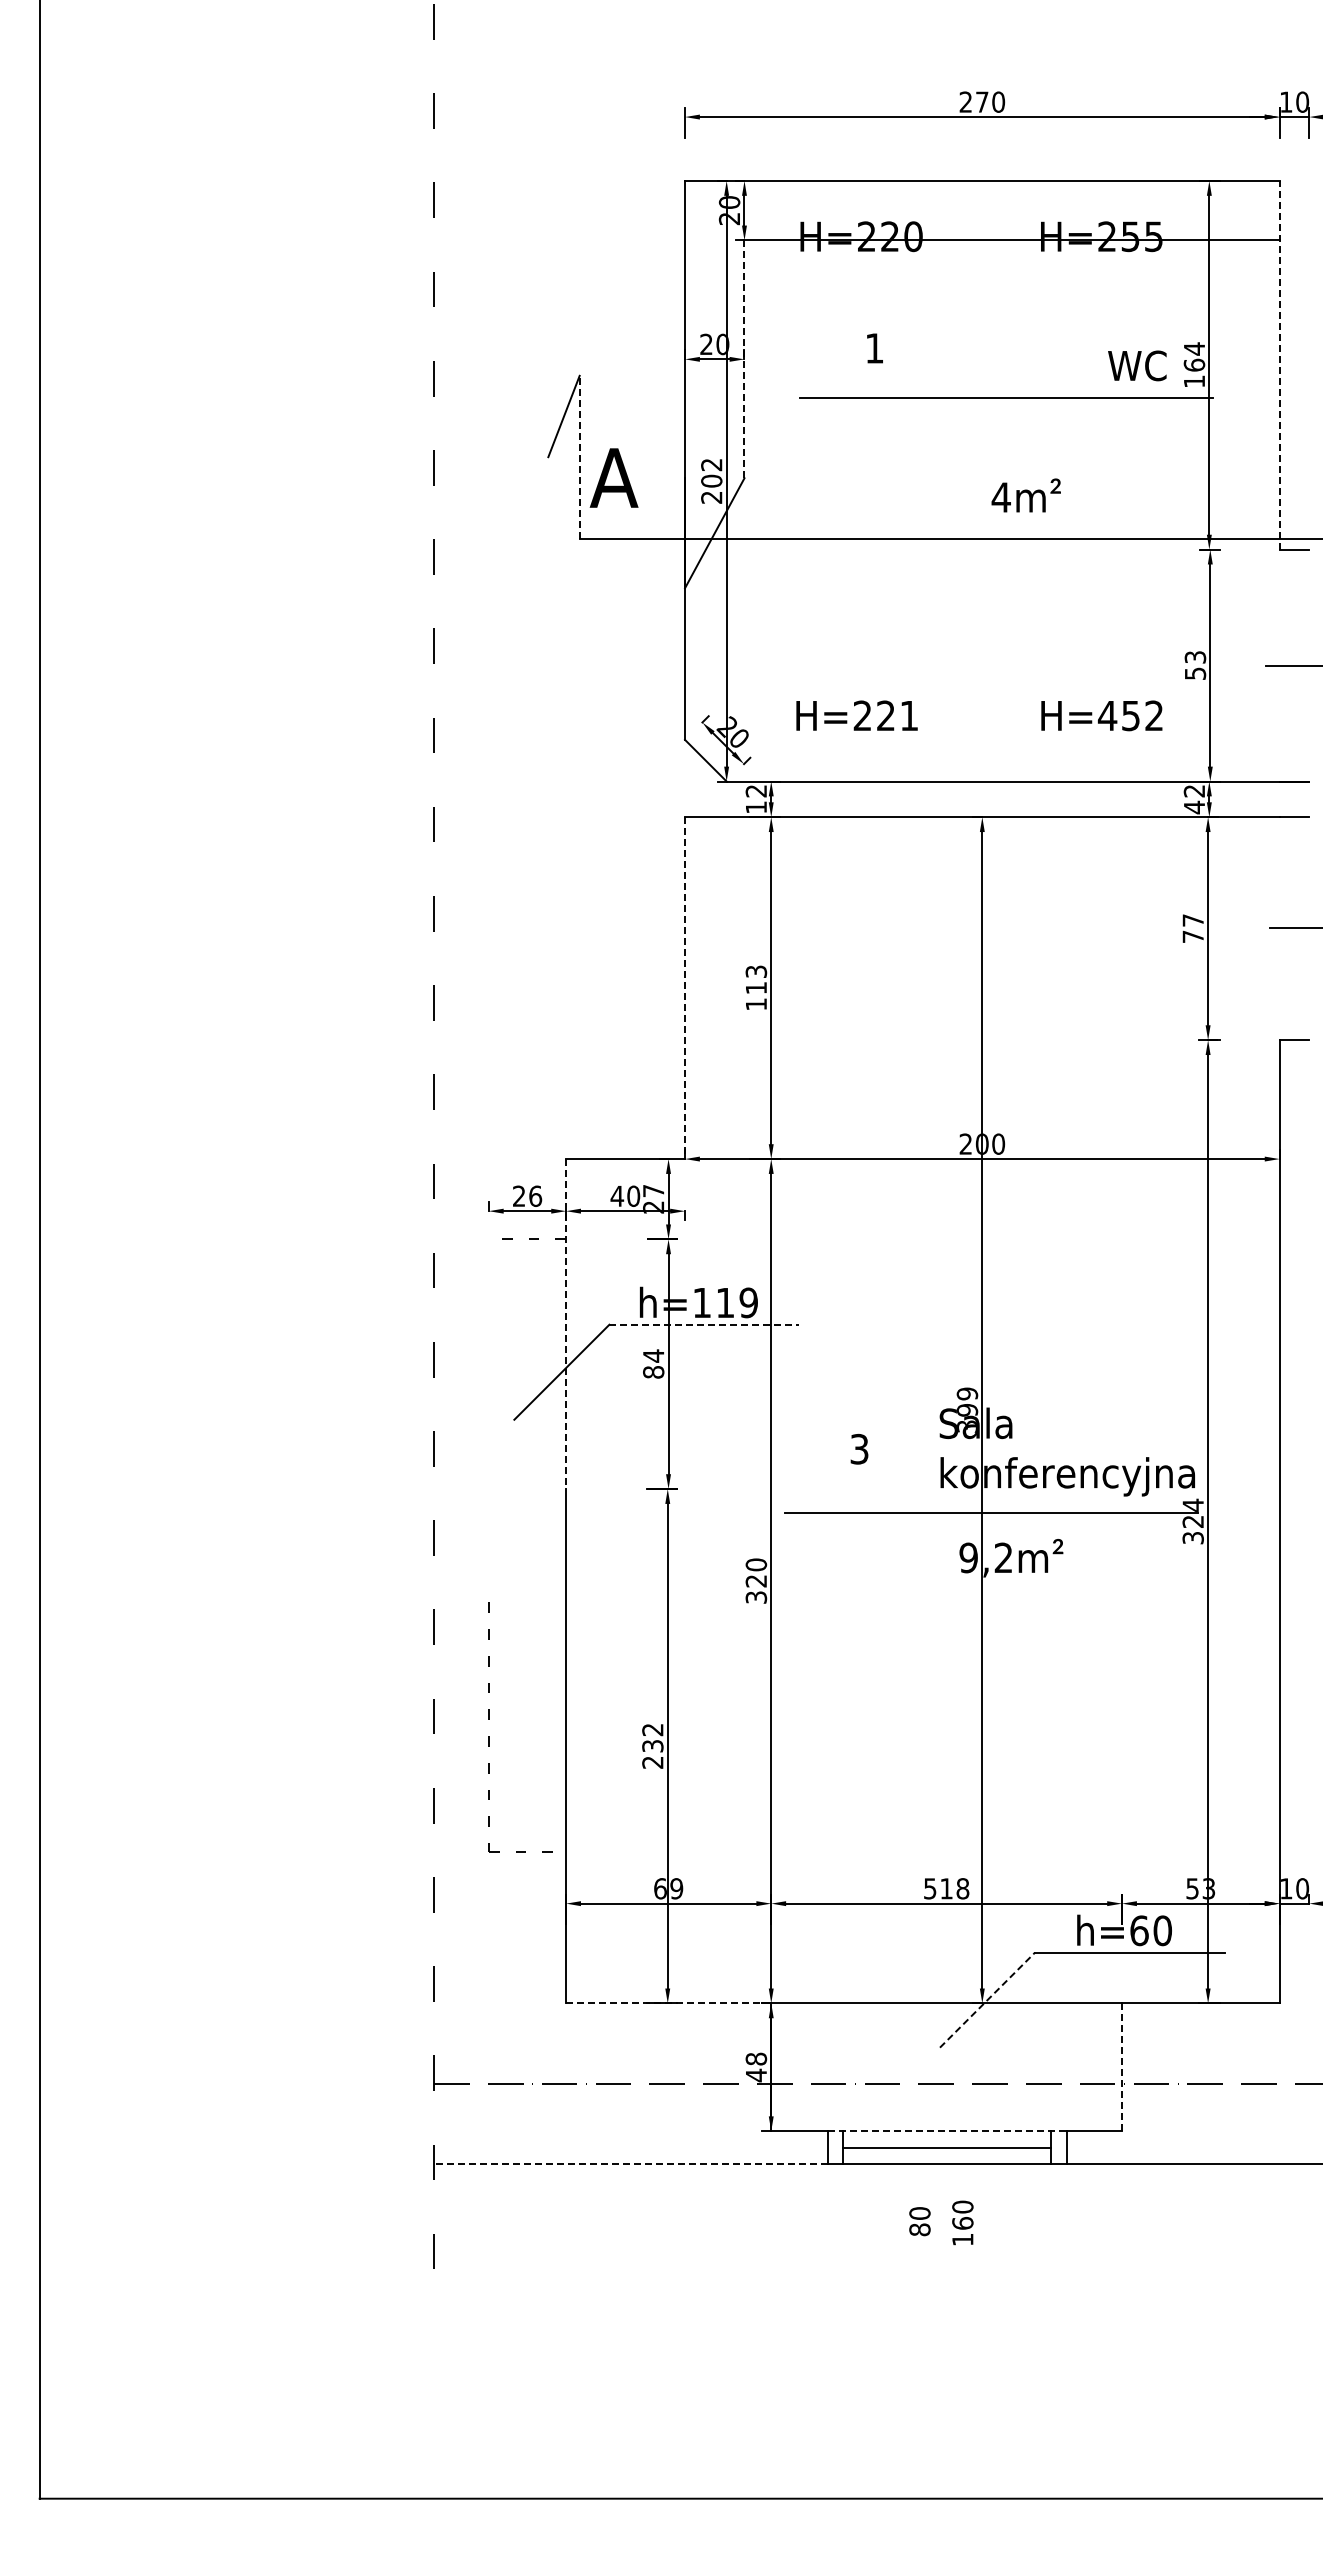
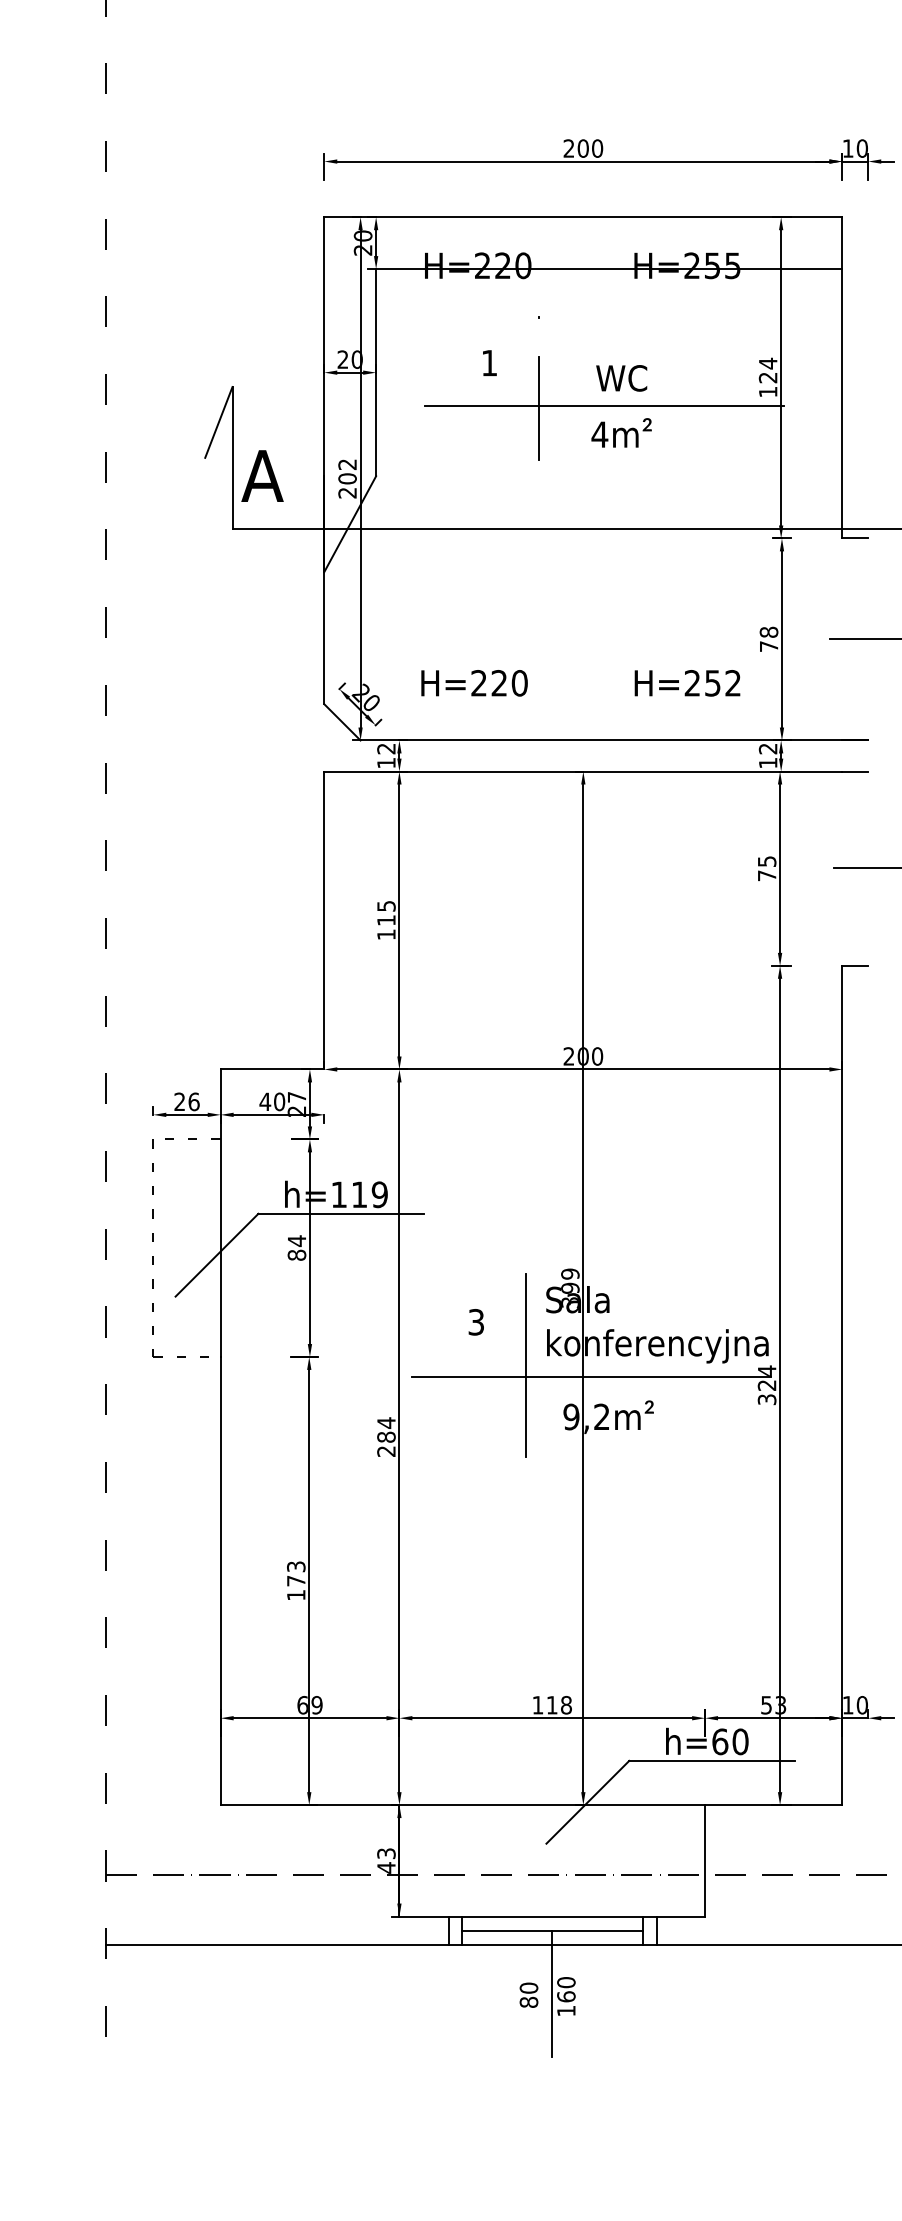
text: (981, 101) -> (582, 148), 270 -> 200
line: (744, 359) -> (376, 372), dashed -> solid
text: (1194, 364) -> (768, 377), 164 -> 124
line: (1279, 364) -> (842, 377), dashed -> solid
text: (1137, 365) -> (621, 378), moved
line: (931, 400) -> (539, 408), added
line: (579, 456) -> (232, 457), dashed -> solid
text: (1025, 495) -> (620, 432), moved
text: (1195, 665) -> (769, 639), 53 -> 78
text: (909, 715) -> (519, 682), H=221 -> H=220
text: (1107, 715) -> (692, 682), H=452 -> H=252
text: (1194, 807) -> (768, 763), 42 -> 12
text: (1192, 920) -> (766, 861), 77 -> 75
text: (755, 971) -> (385, 906), 113 -> 115
line: (685, 988) -> (324, 920), dashed -> solid
line: (566, 1324) -> (221, 1213), dashed -> solid
line: (704, 1324) -> (341, 1213), dashed -> solid
line: (915, 1498) -> (525, 1365), added
text: (756, 1580) -> (386, 1436), 320 -> 284
part: (489, 1719) -> (153, 1241), moved
text: (652, 1745) -> (295, 1580), 232 -> 173
text: (930, 1888) -> (538, 1705), 518 -> 118
line: (987, 1999) -> (587, 1801), dashed -> solid
line: (668, 2003) -> (309, 1805), dashed -> solid
text: (756, 2058) -> (386, 1853), 48 -> 43
line: (1122, 2067) -> (705, 1860), dashed -> solid
line: (947, 2131) -> (553, 1916), dashed -> solid
line: (630, 2163) -> (276, 1944), dashed -> solid
line: (946, 2219) -> (552, 1993), added

